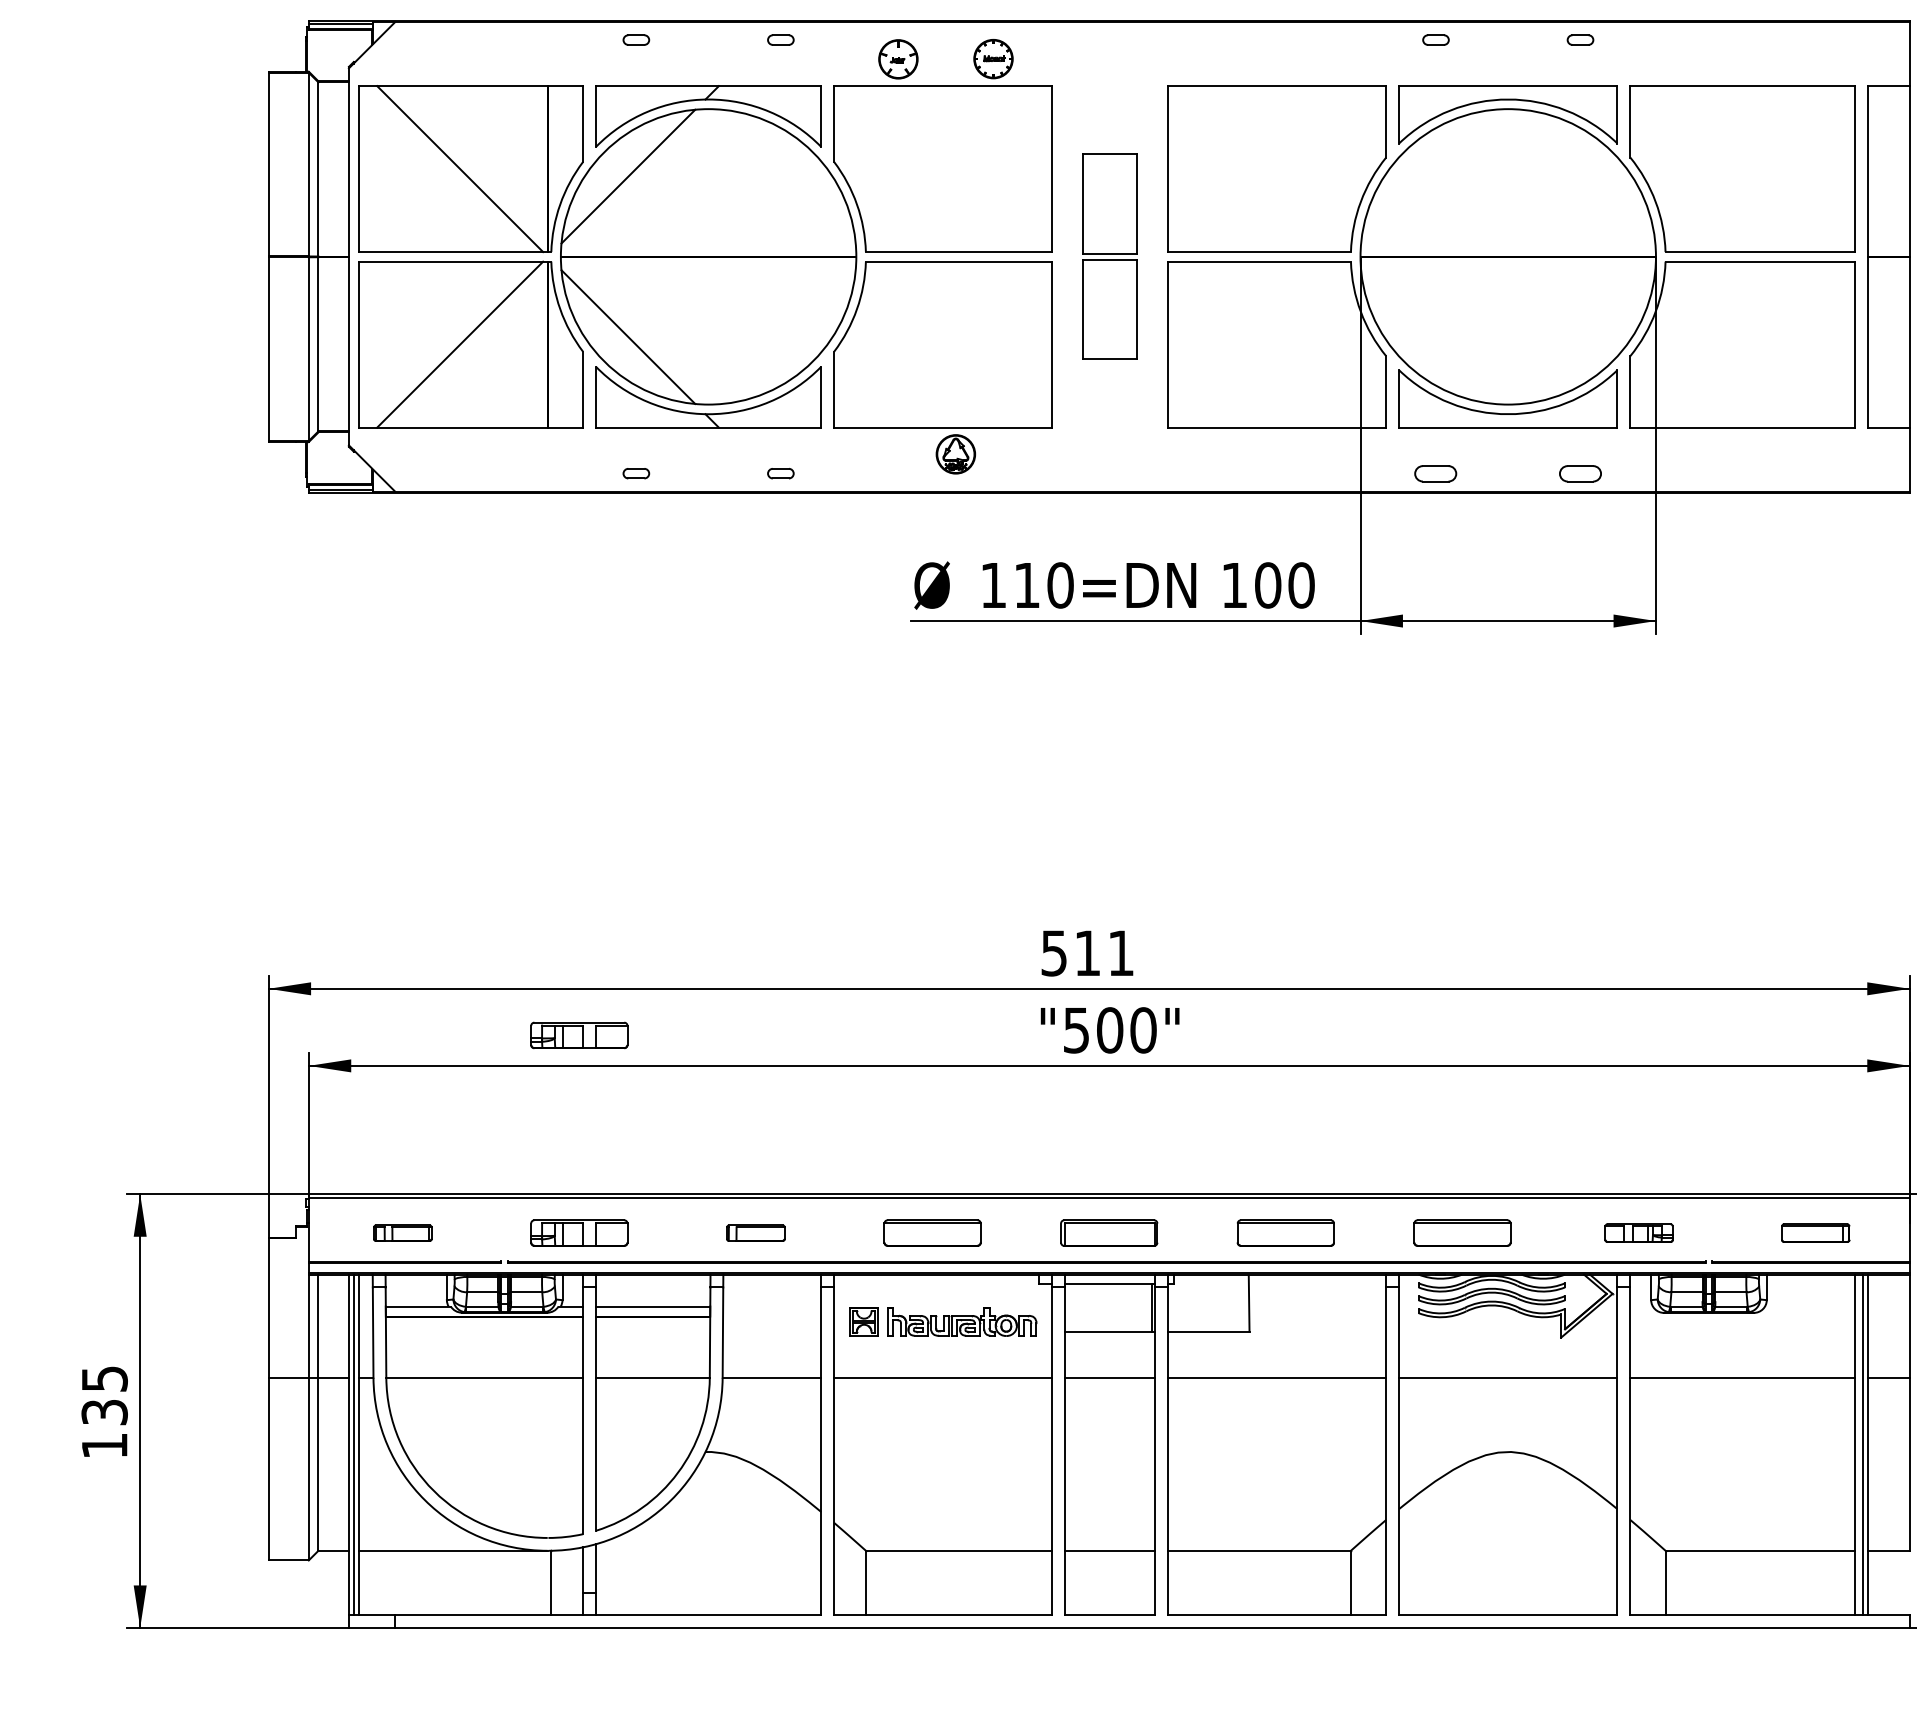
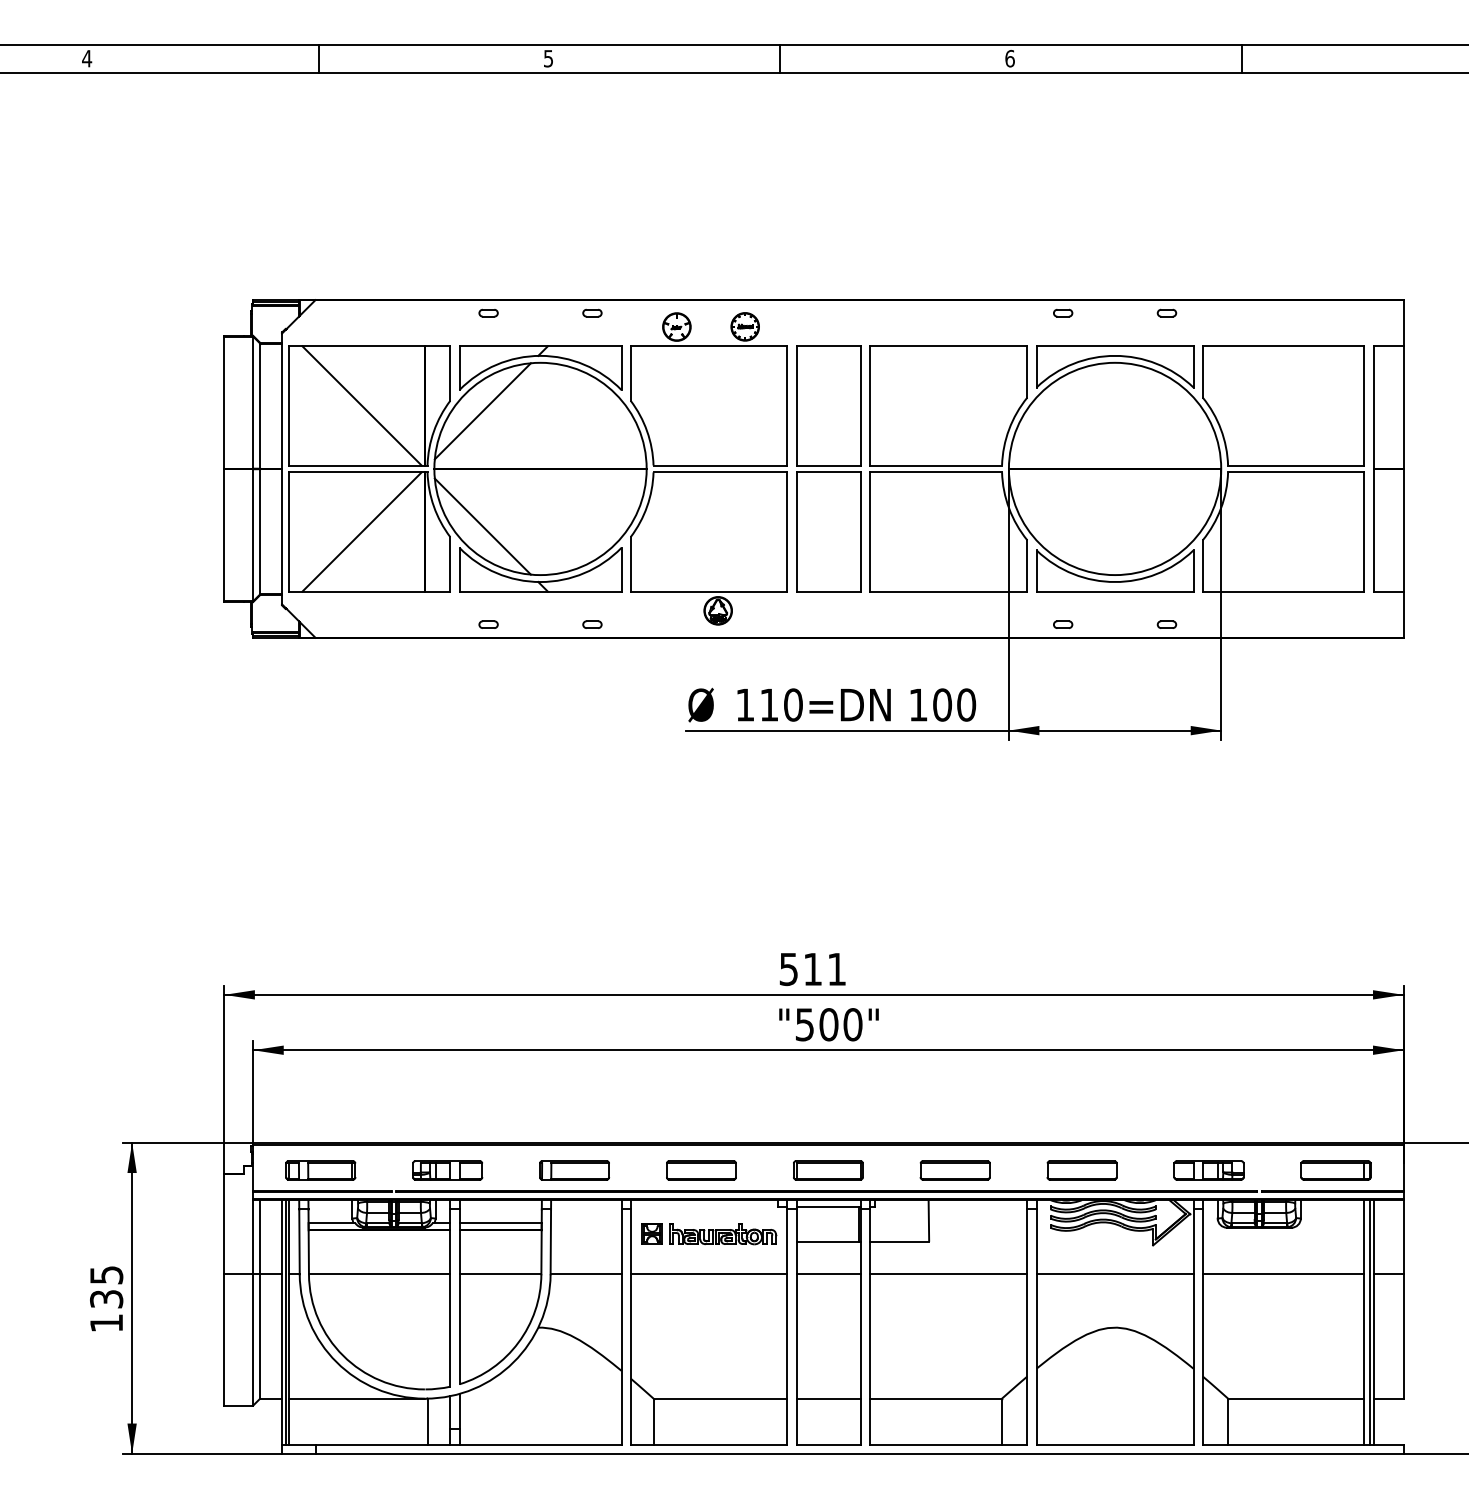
part: (1109, 256) -> (828, 468), size x1.67
part: (1436, 473) -> (1063, 624), size x0.62
part: (1579, 473) -> (1166, 624), size x0.62
part: (579, 1035) -> (447, 1028), removed
part: (402, 1233) -> (320, 1170), size x1.67
part: (755, 1233) -> (574, 1170), size x1.67
part: (1638, 1233) -> (1208, 1170), size x1.43
part: (1815, 1233) -> (1335, 1170), size x1.43

